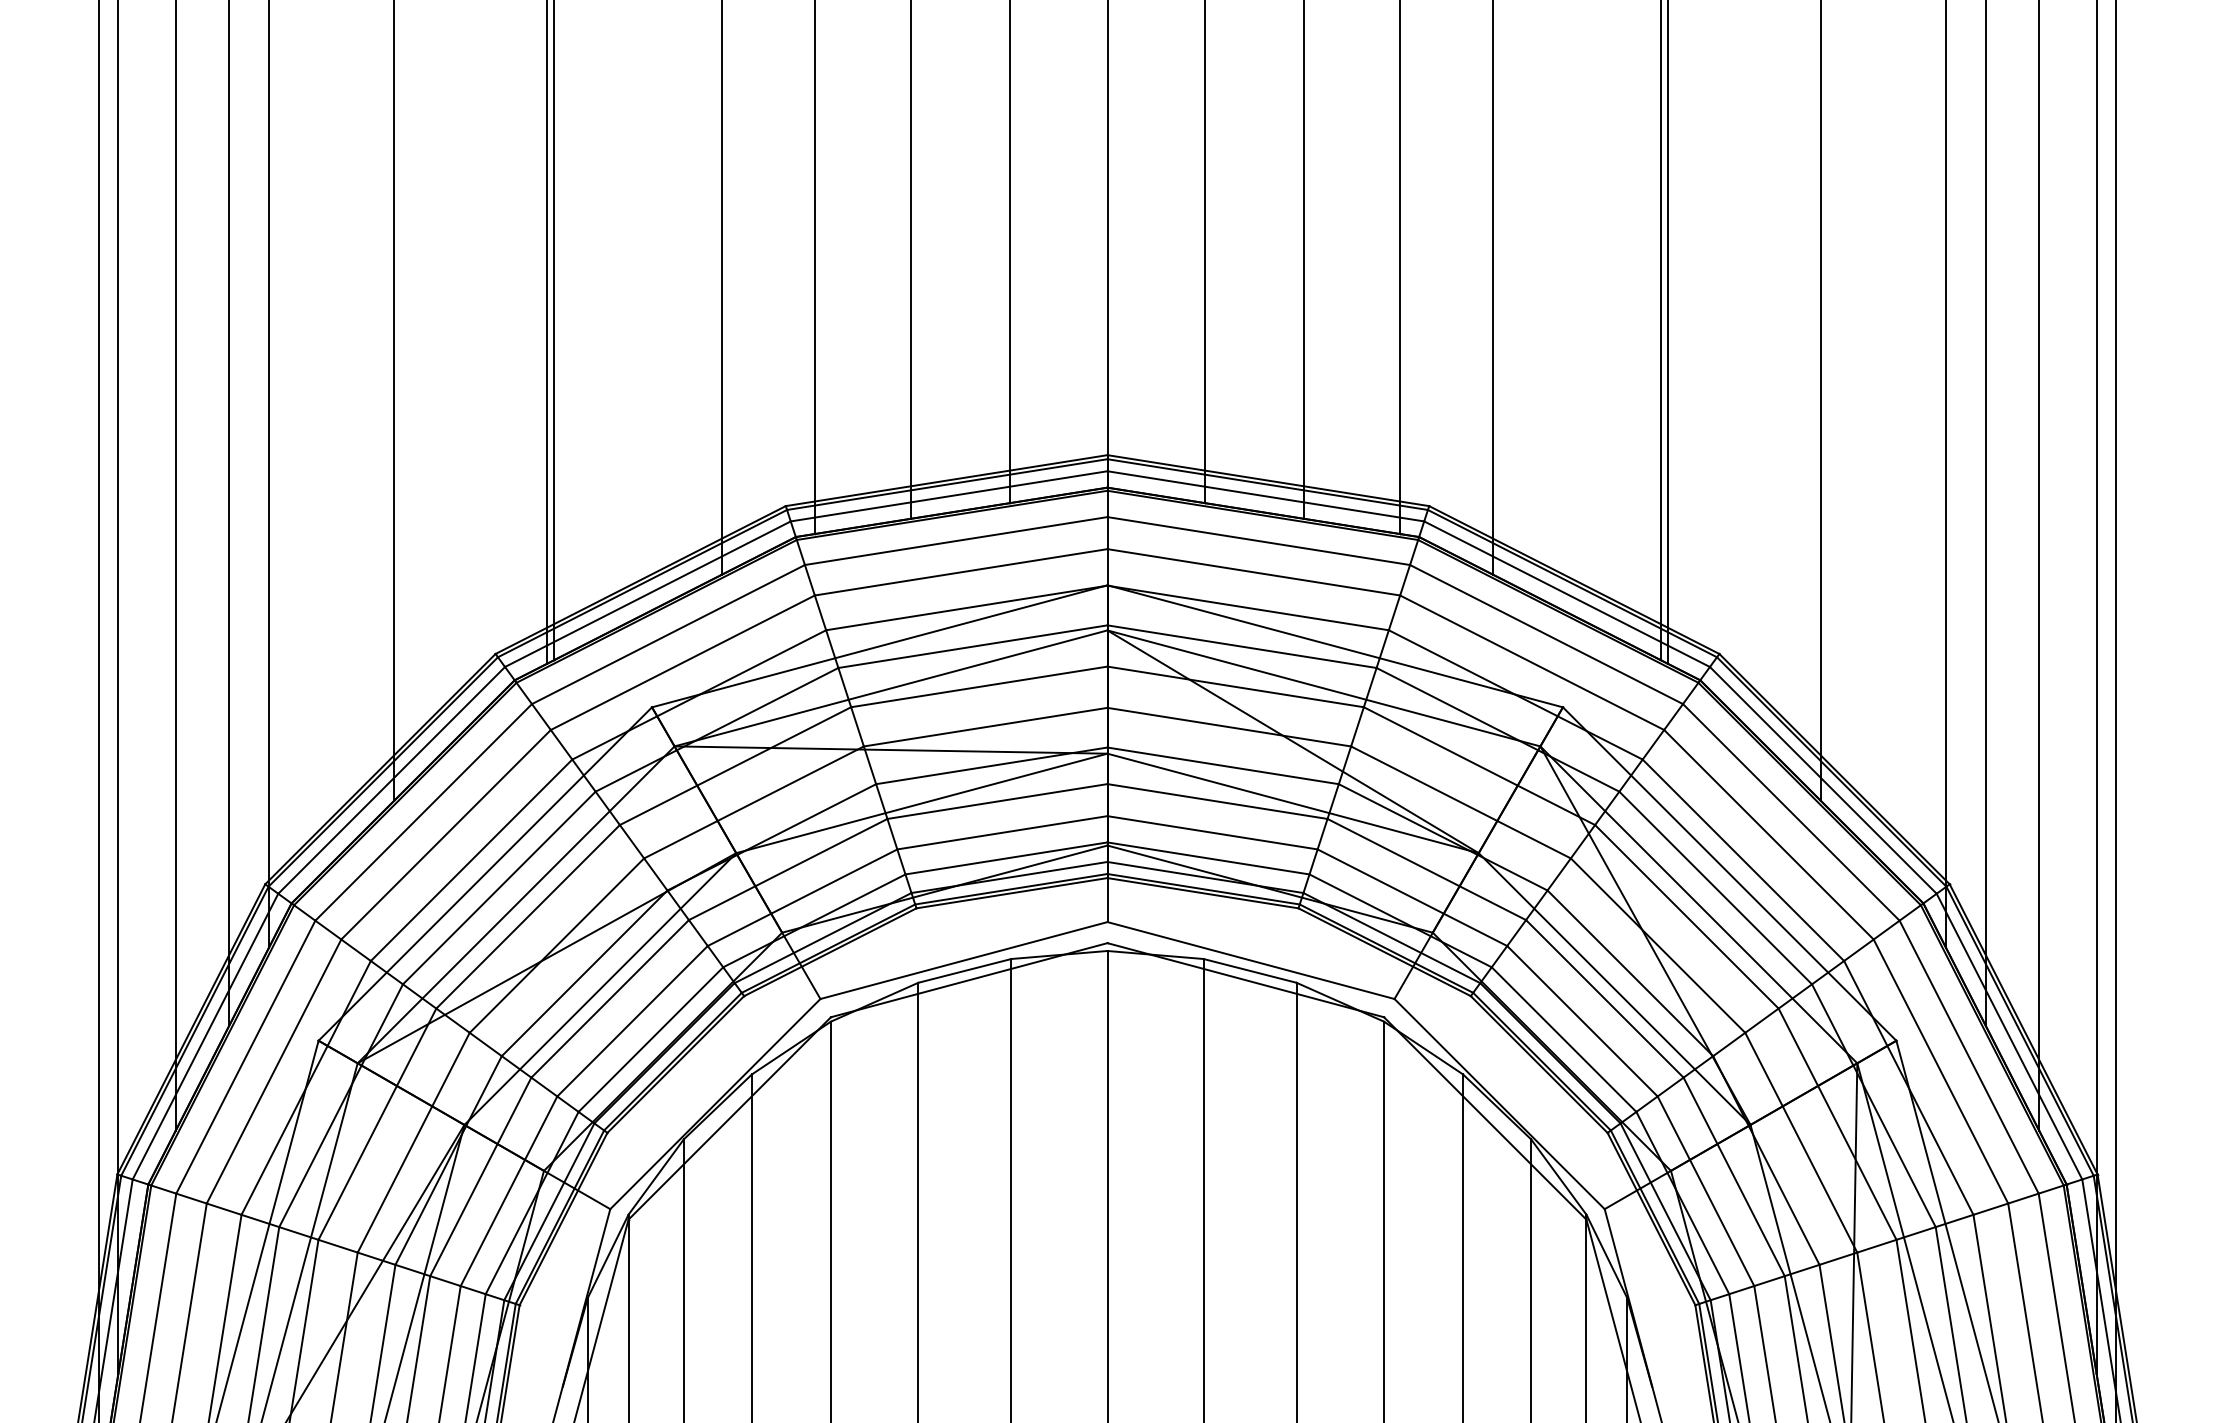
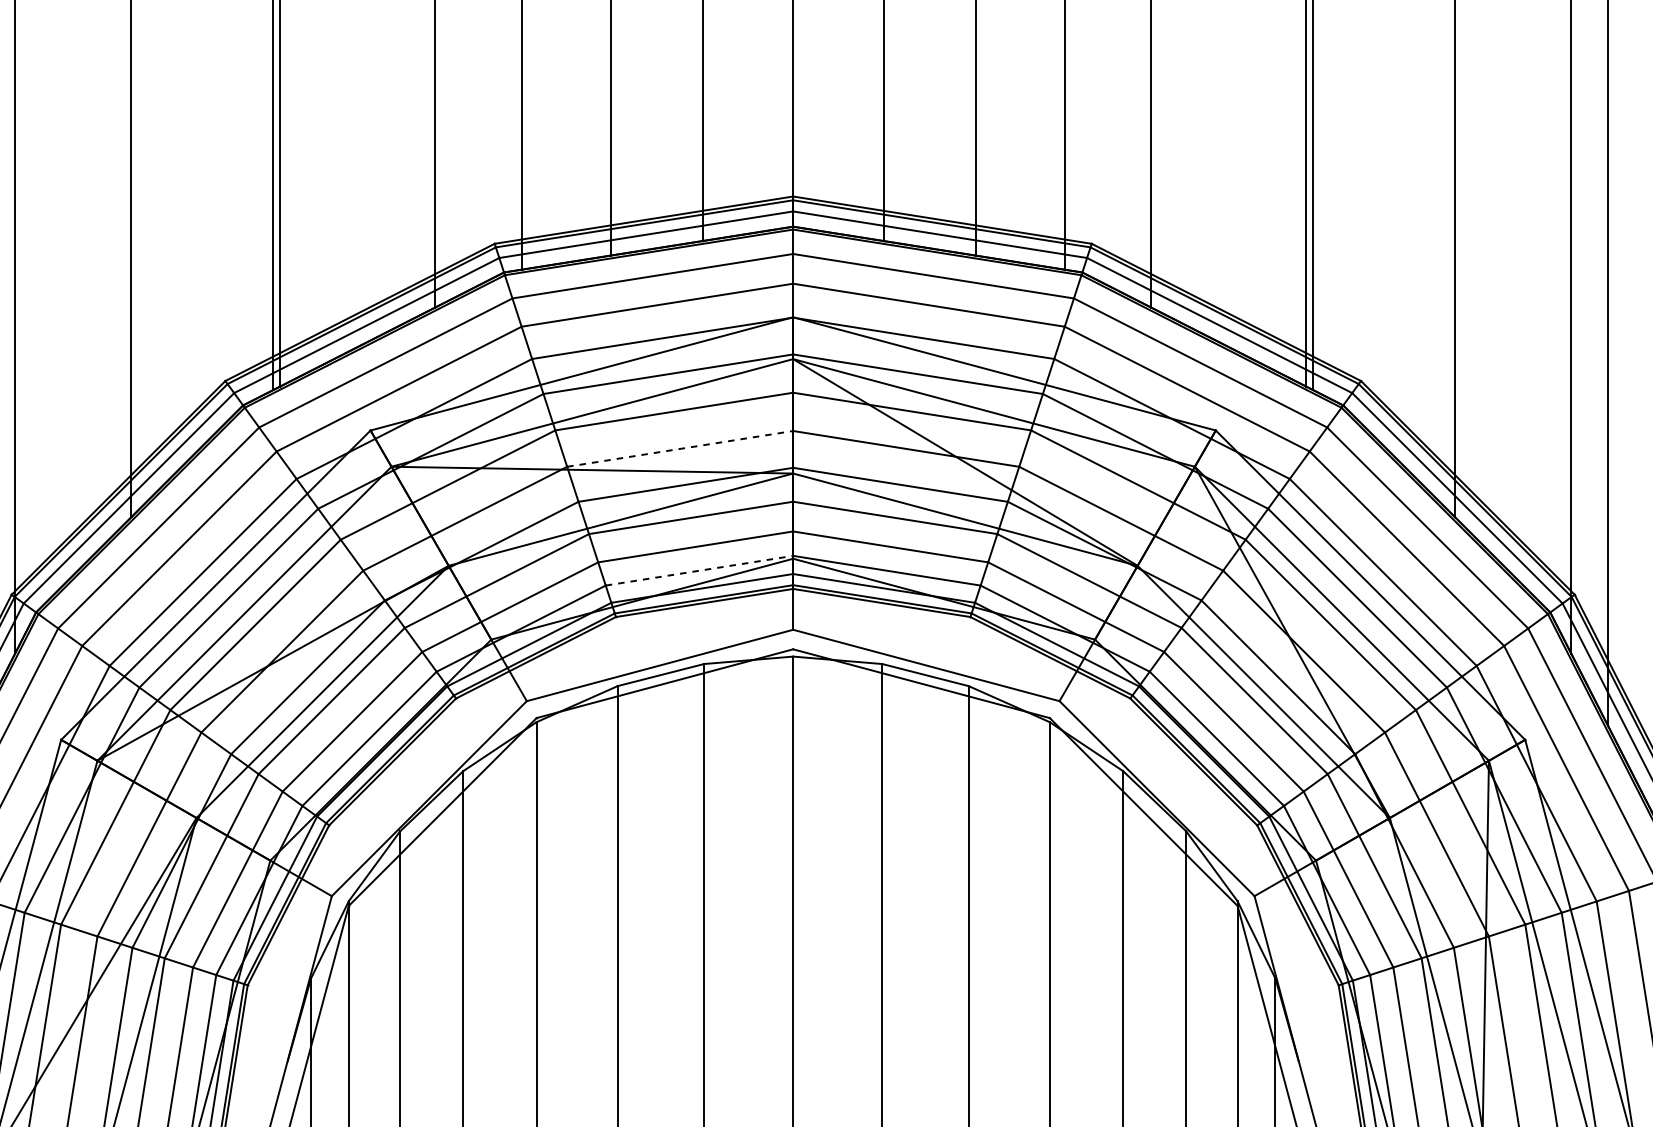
line: (986, 727) -> (680, 449), solid -> dashed
line: (1006, 858) -> (699, 570), solid -> dashed

